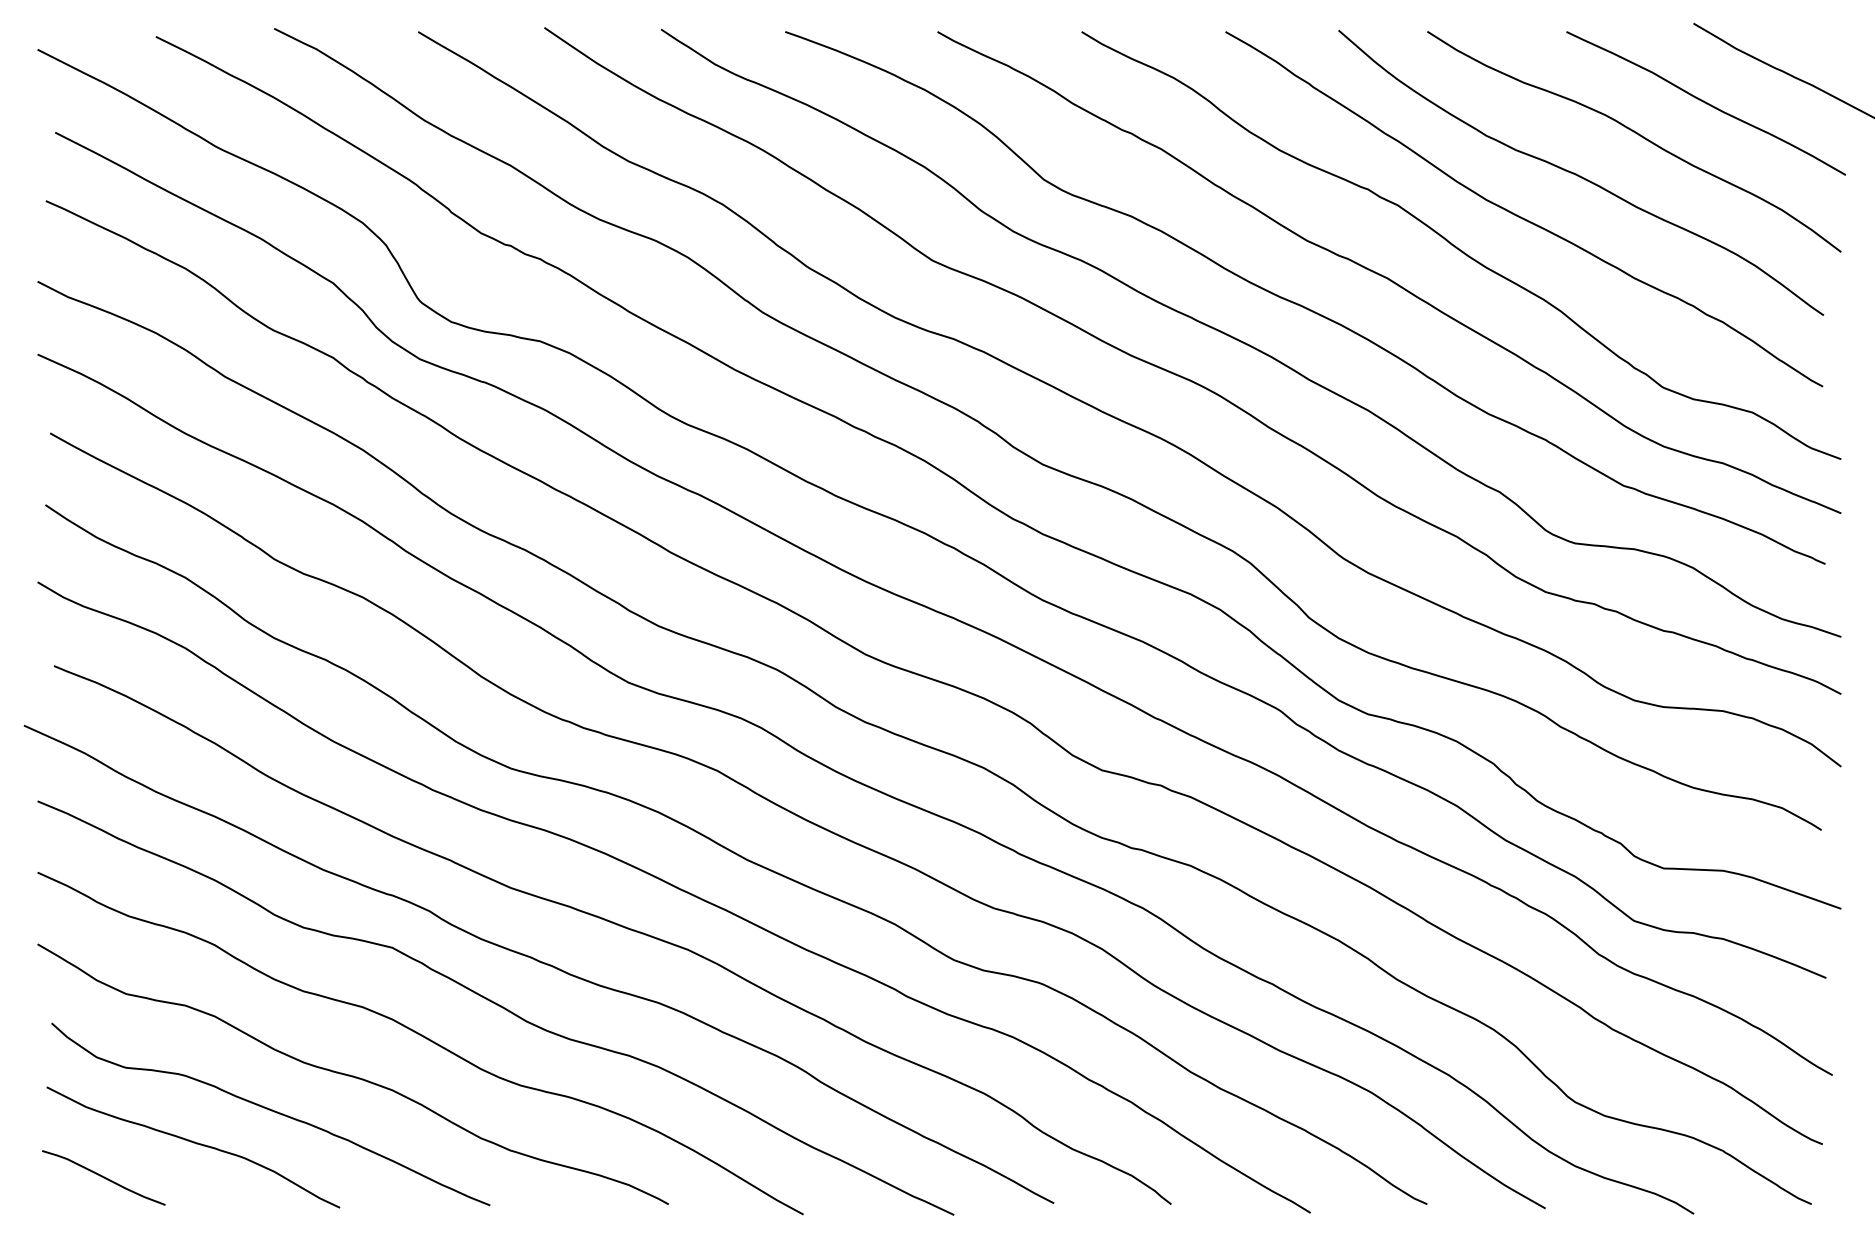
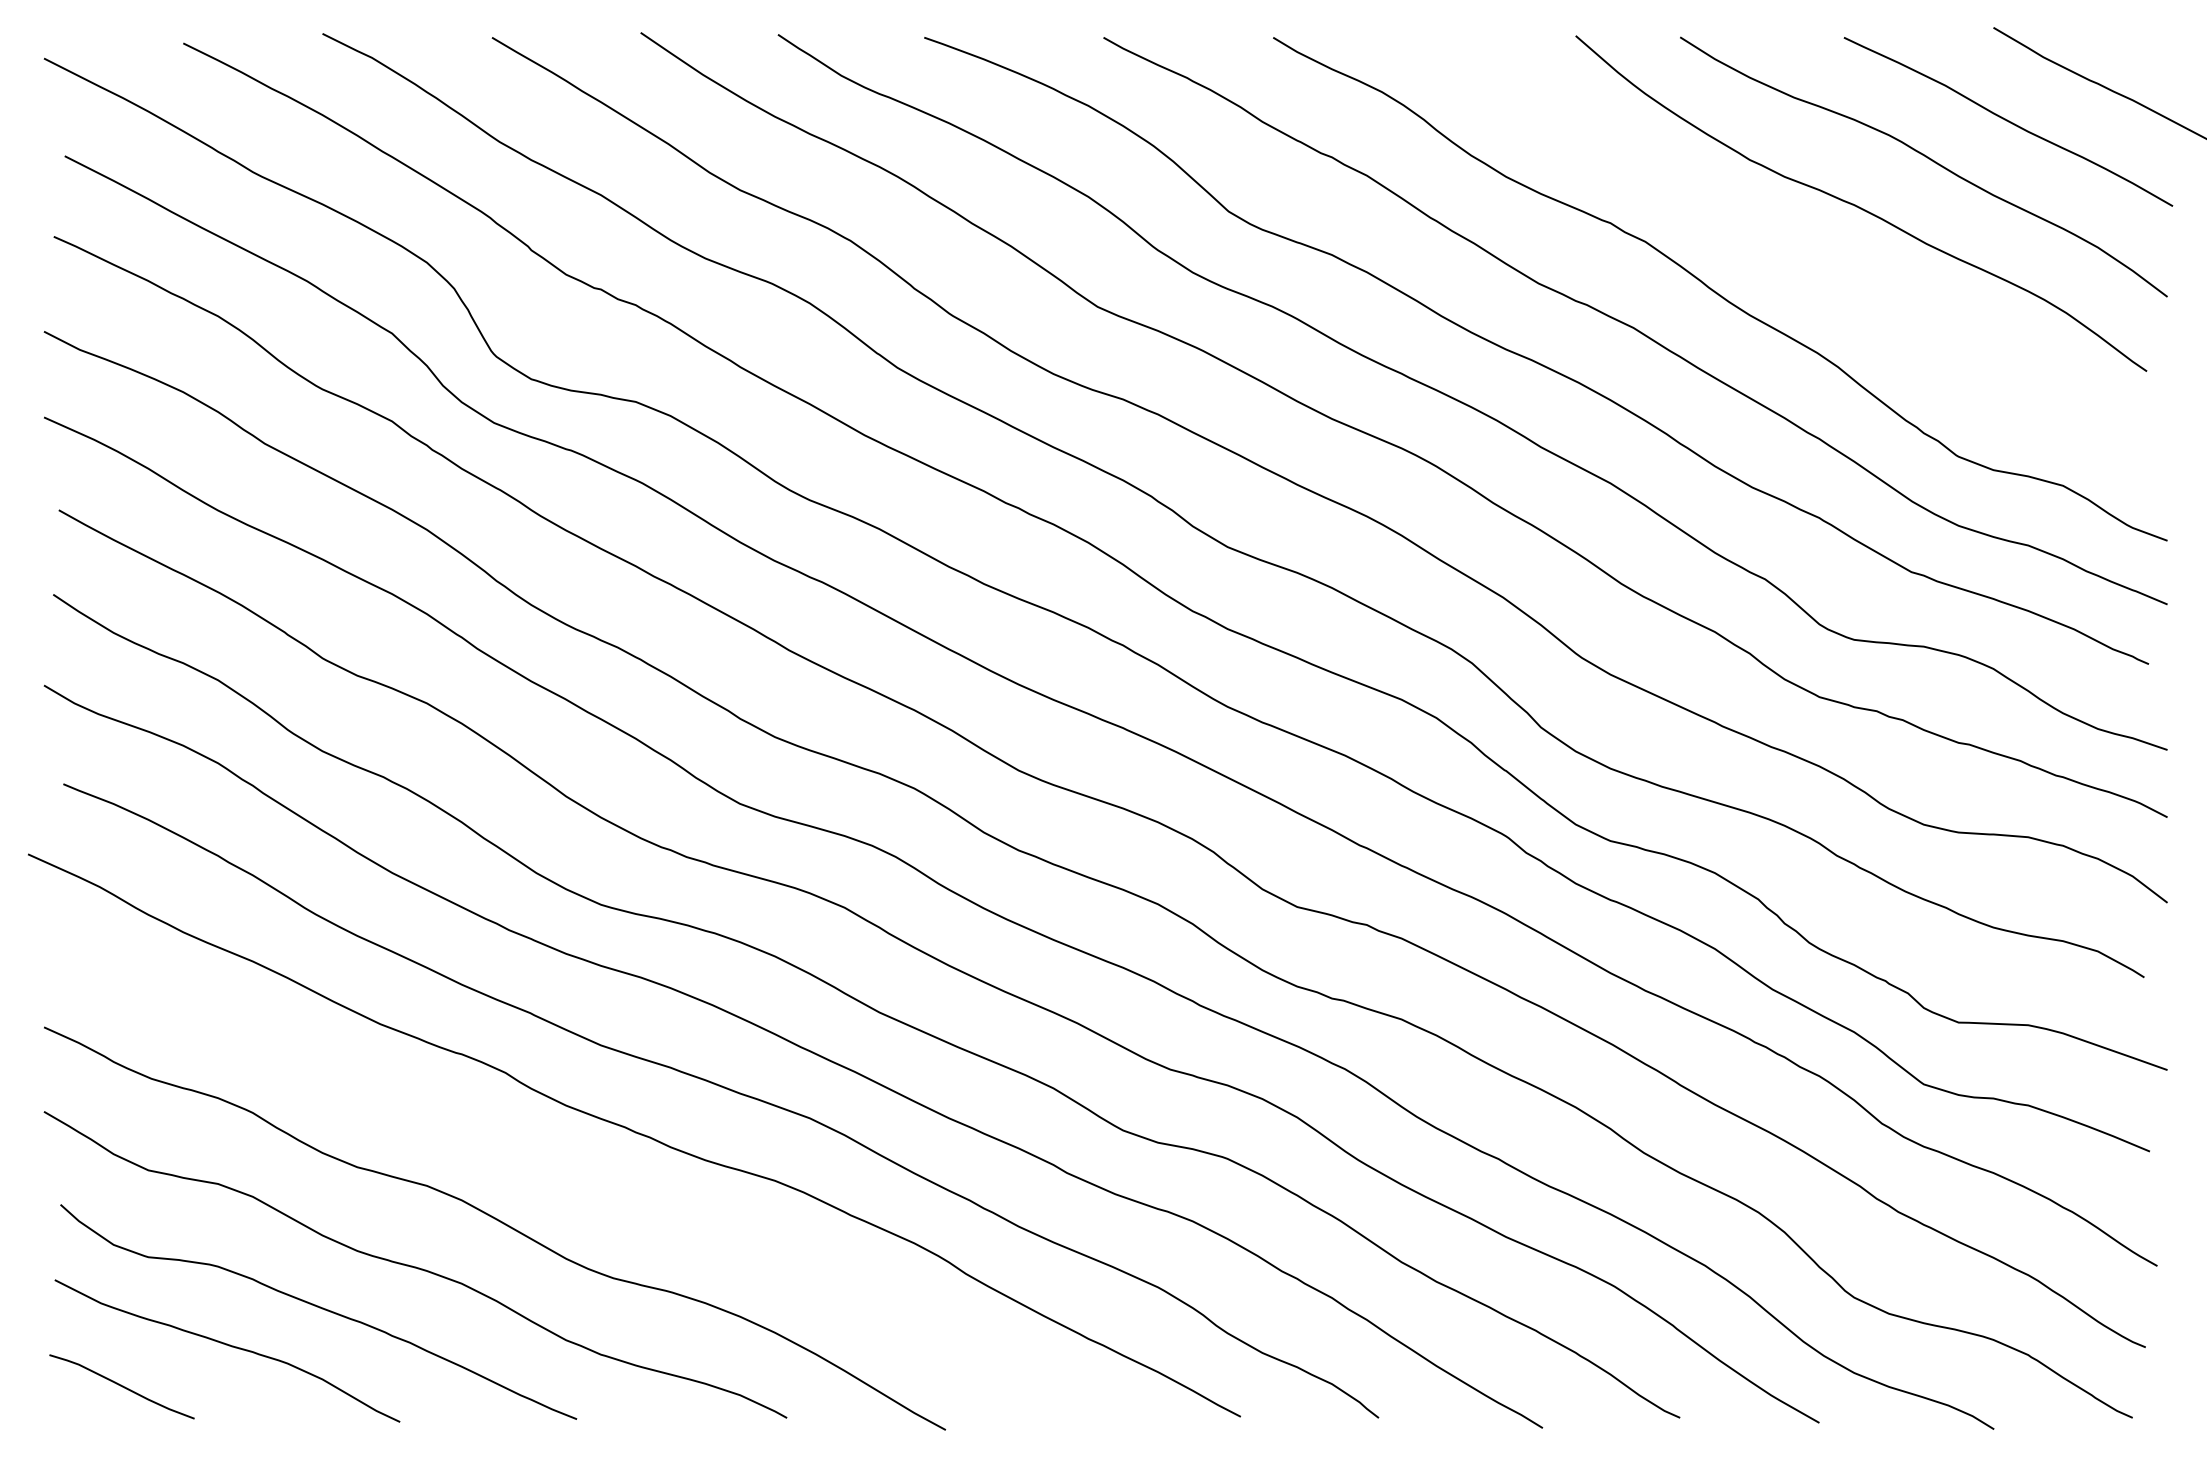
curve: (1521, 216) -> (1791, 254), removed
curve: (496, 1005) -> (584, 1183), removed

